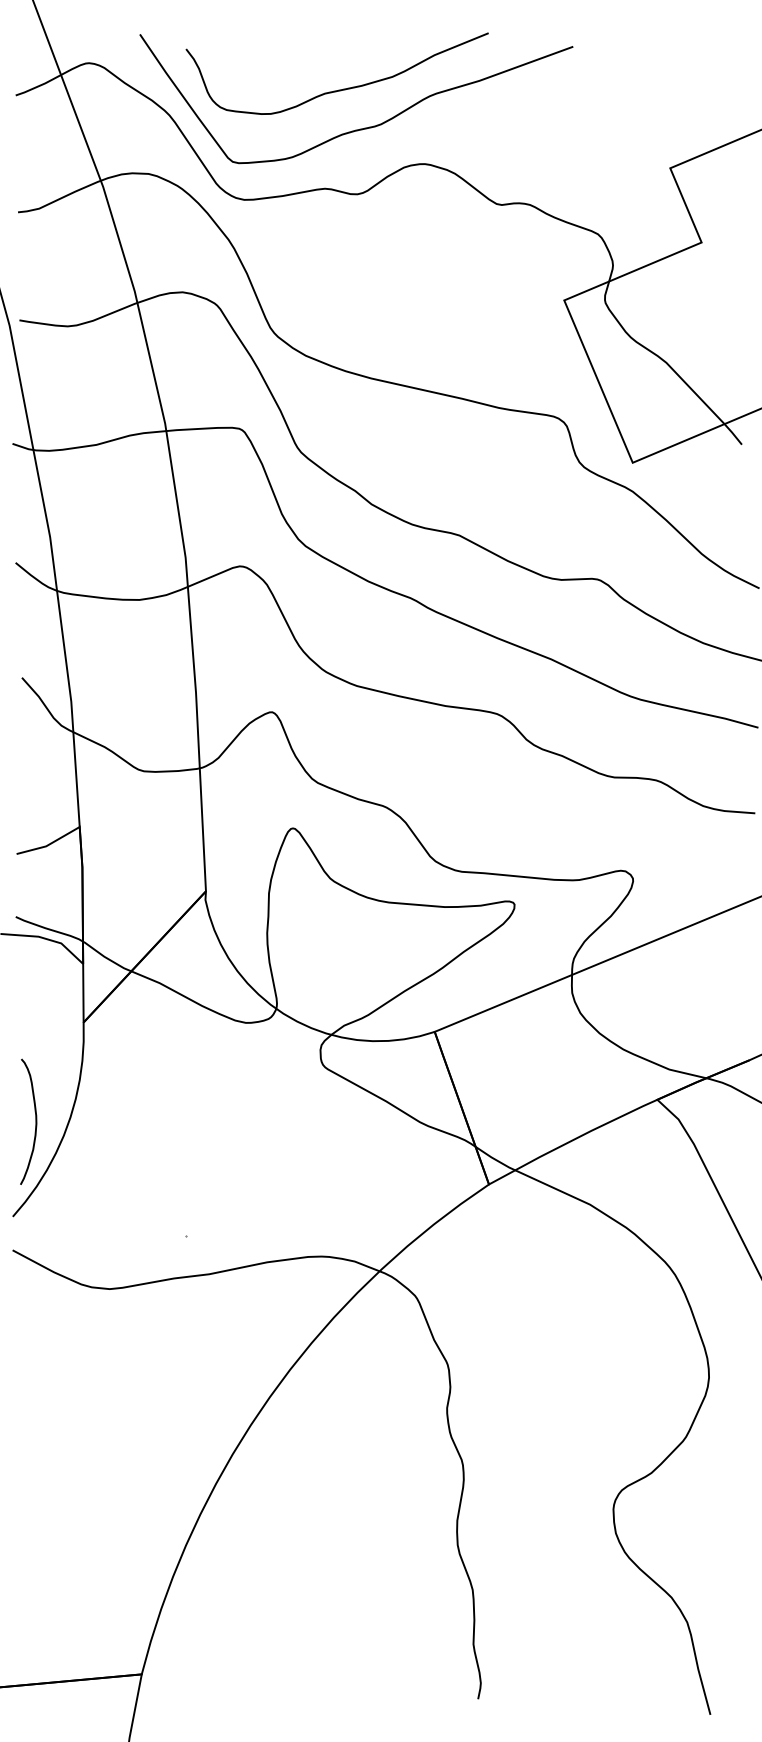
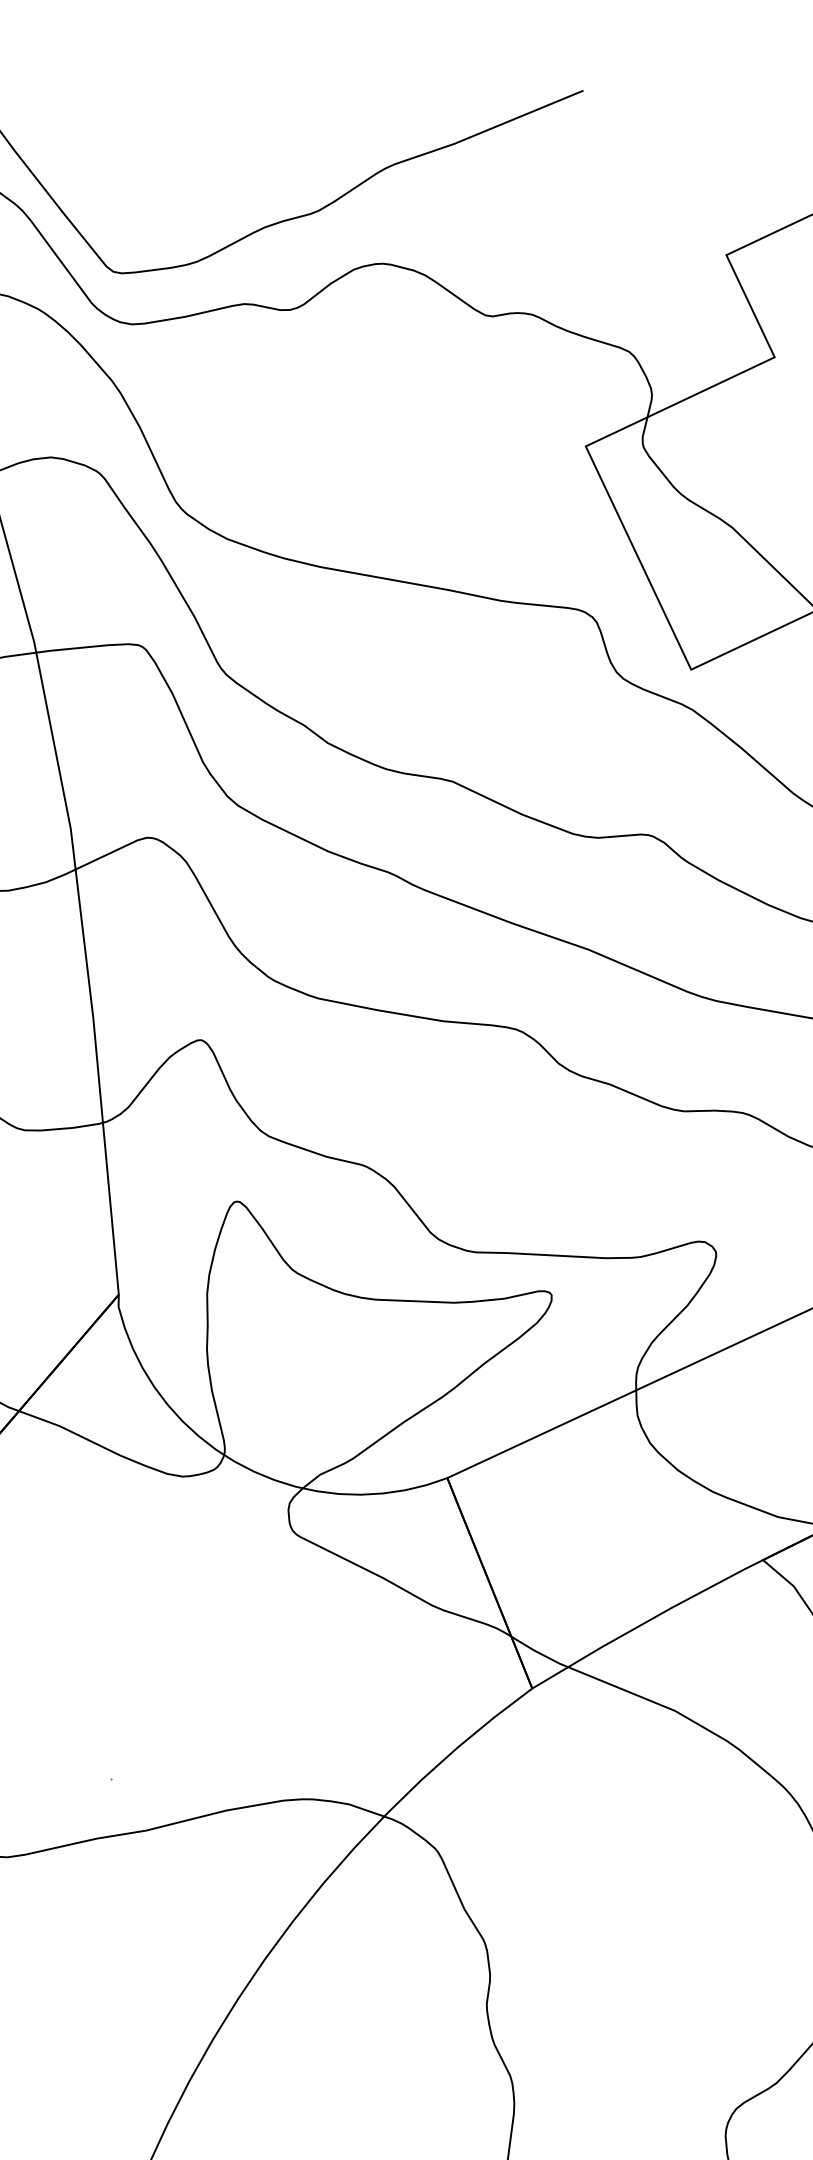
curve: (338, 89) -> (257, 164), removed

